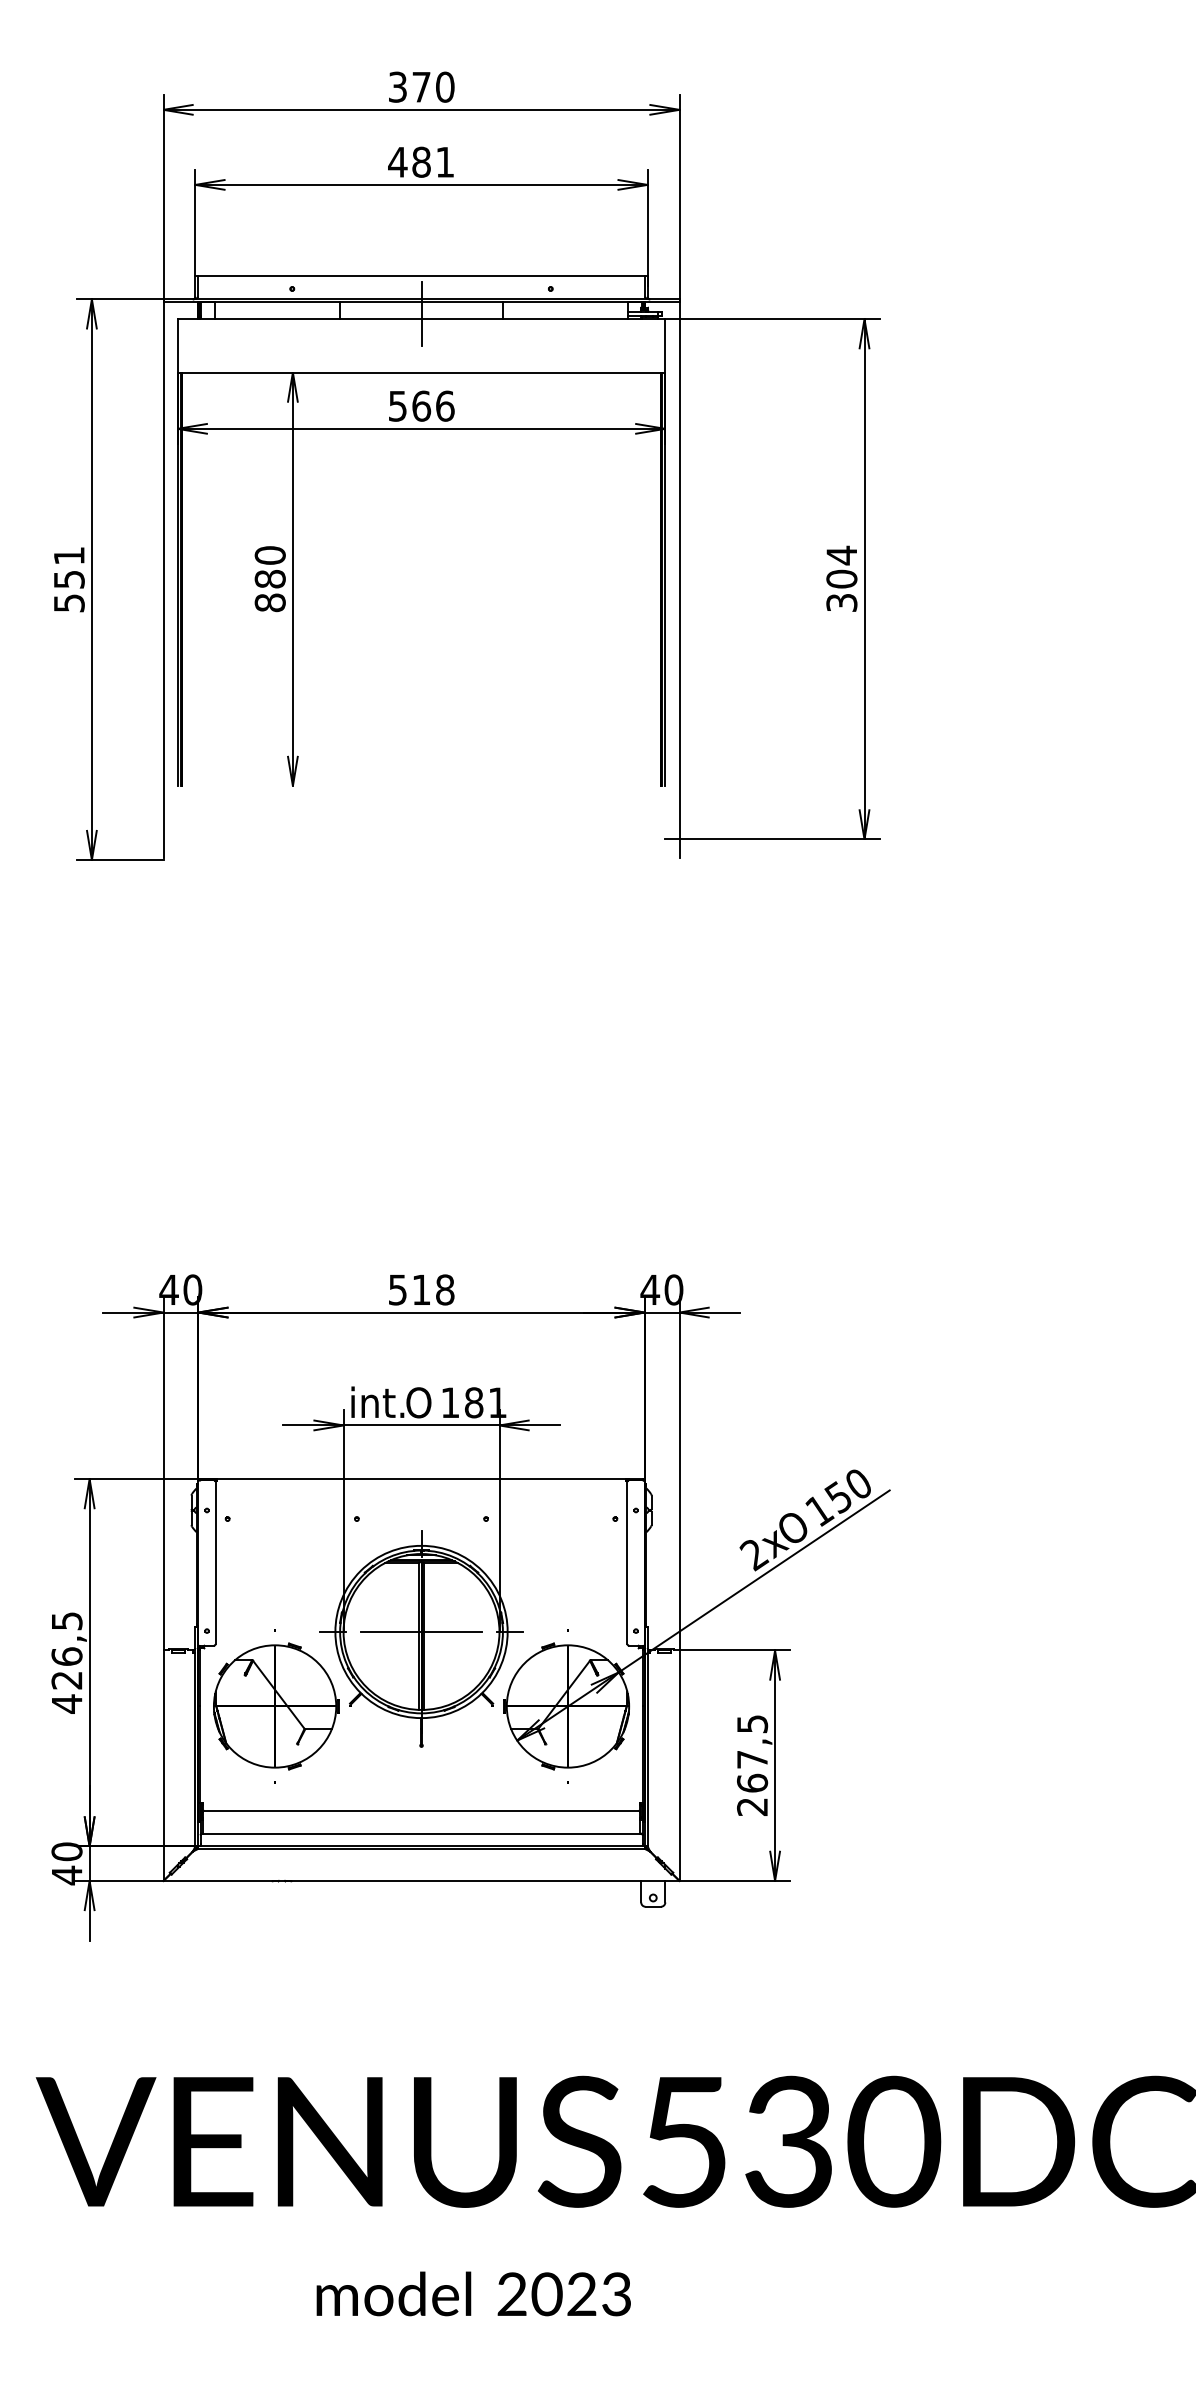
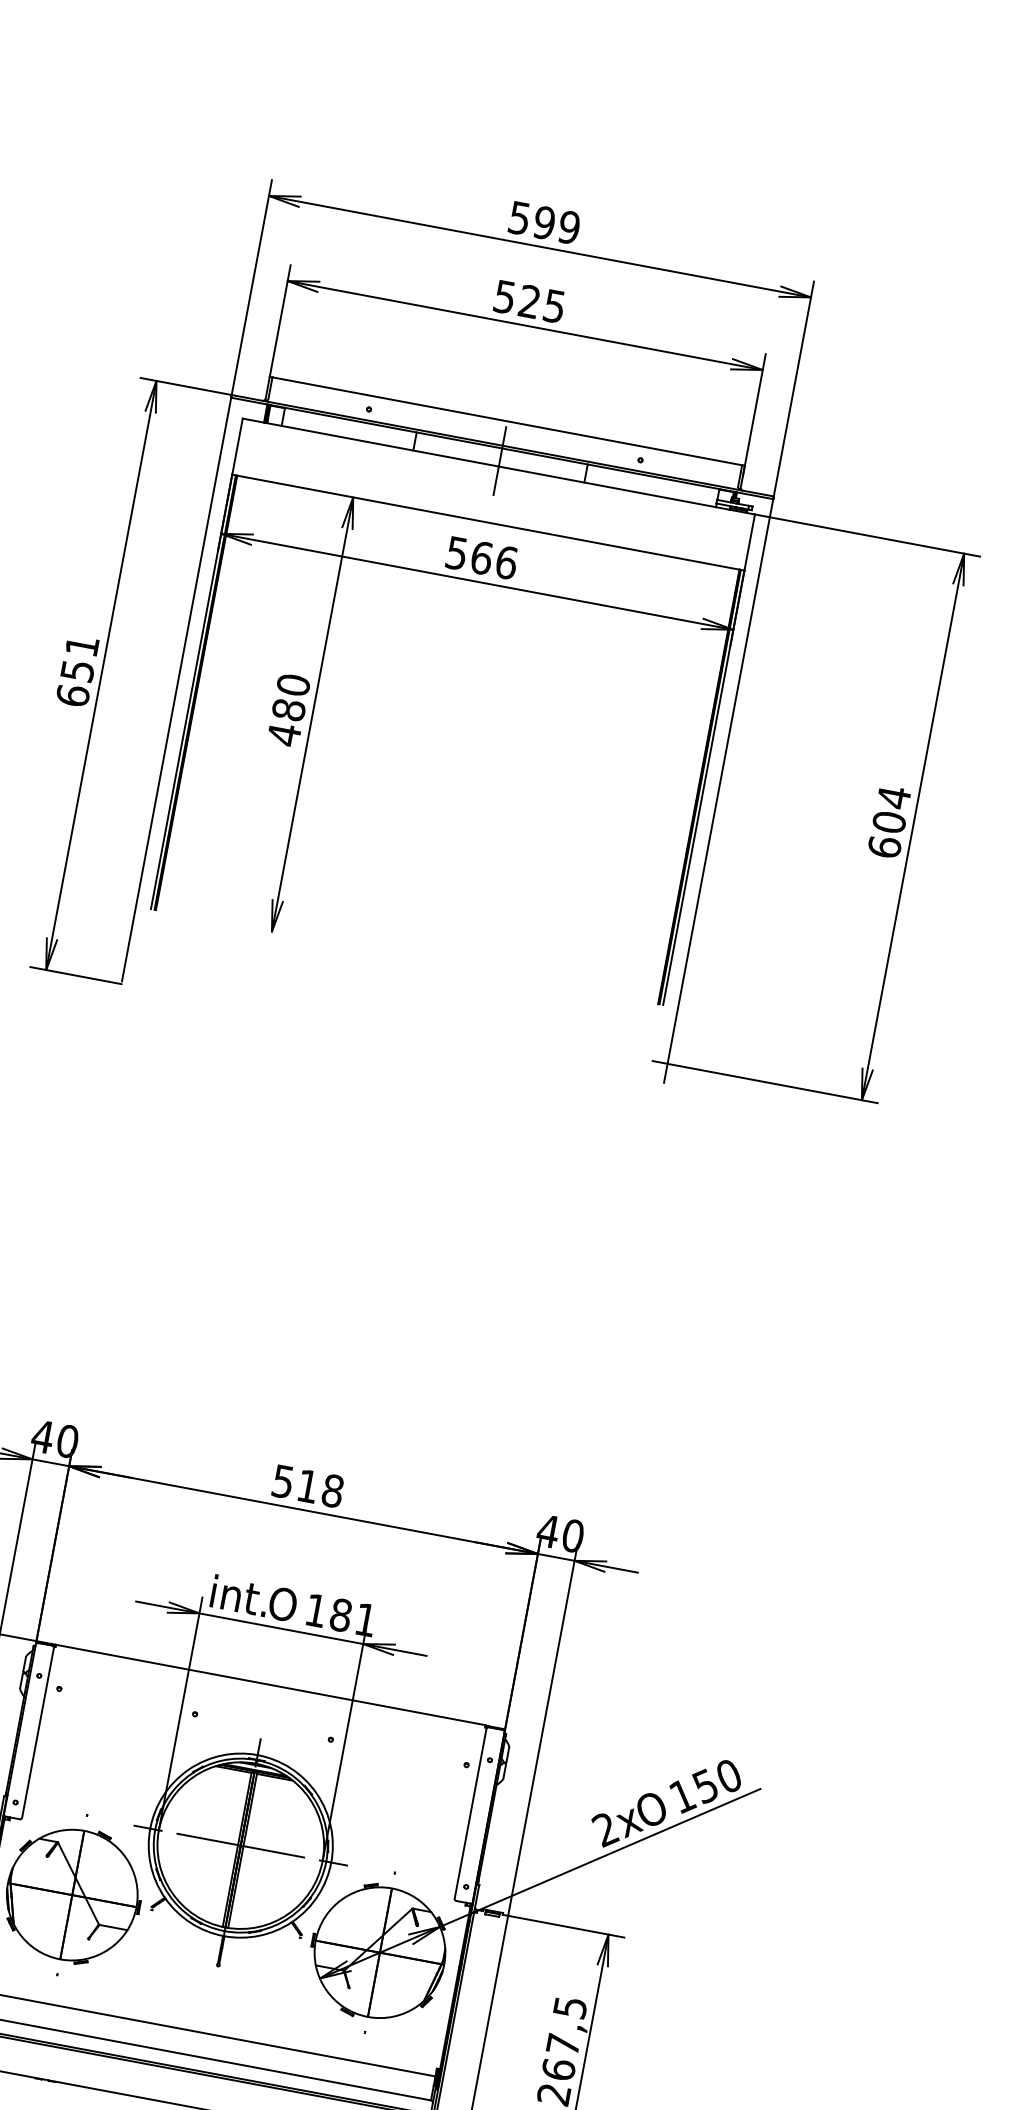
text: (421, 86) -> (544, 222), 370 -> 599
text: (420, 161) -> (528, 300), 481 -> 525
text: (68, 602) -> (72, 694), 551 -> 651
text: (269, 602) -> (283, 734), 880 -> 480
text: (841, 602) -> (884, 846), 304 -> 604

